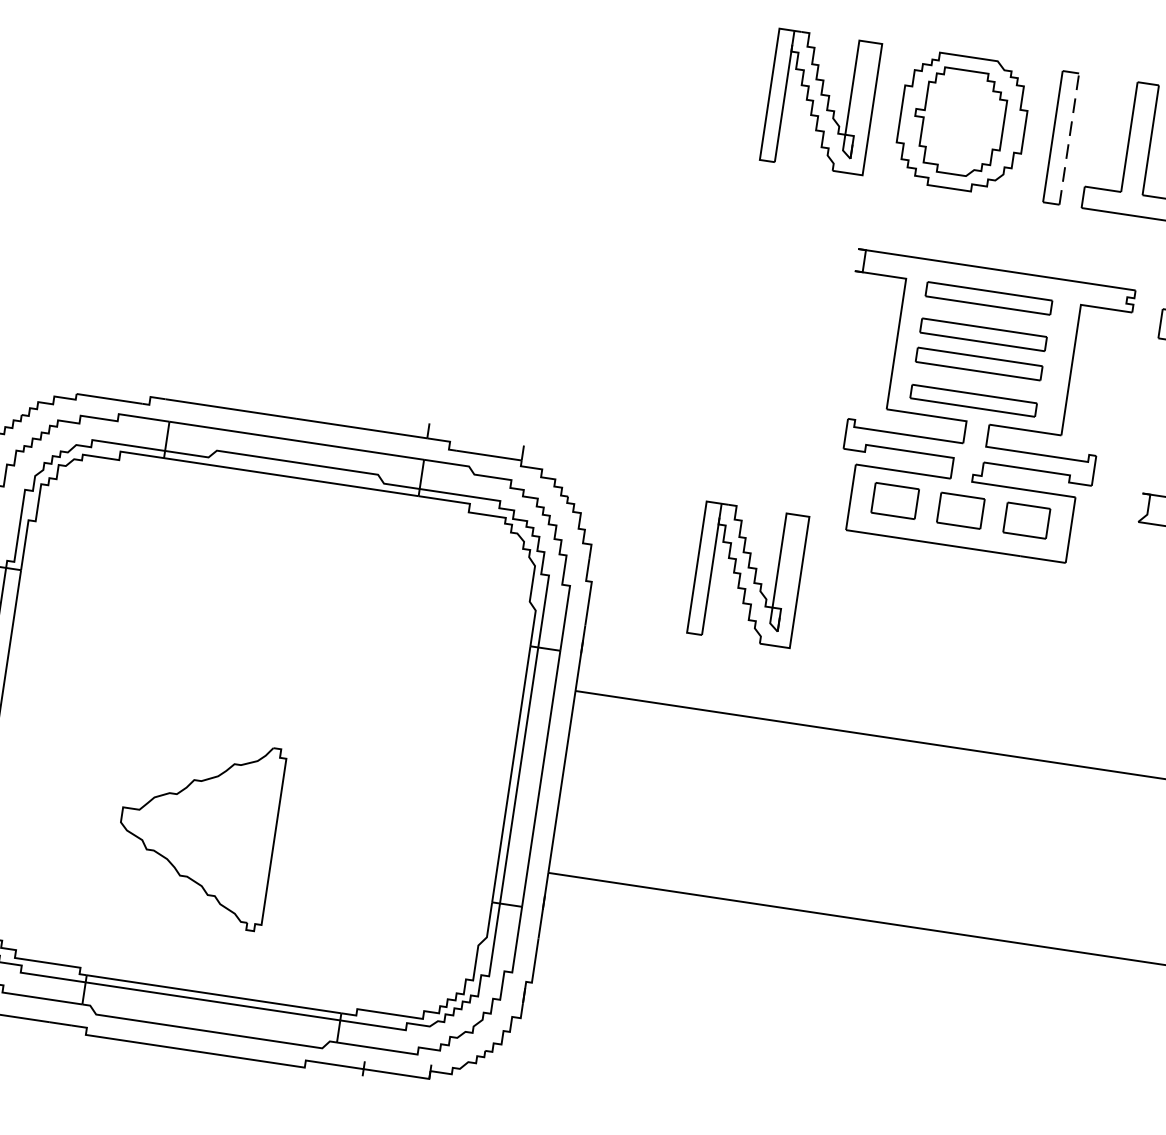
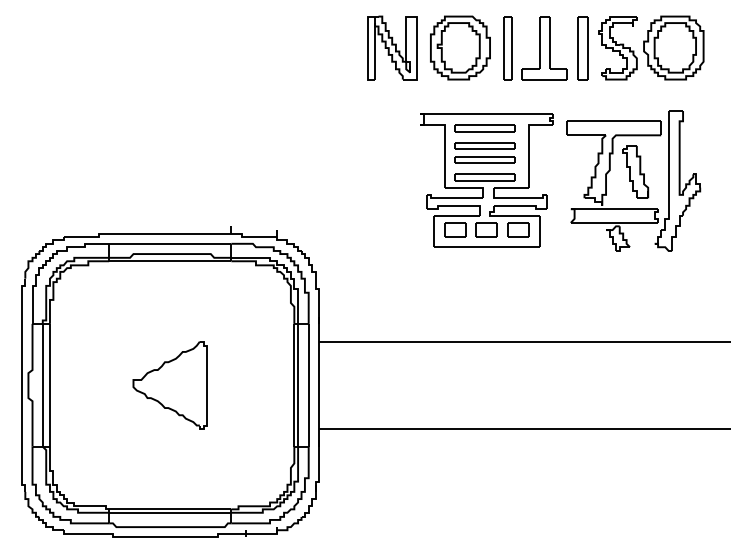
line: (1069, 137) -> (511, 47), dashed -> solid
part: (748, 573) -> (391, 274), removed
part: (196, 830) -> (169, 385), moved

